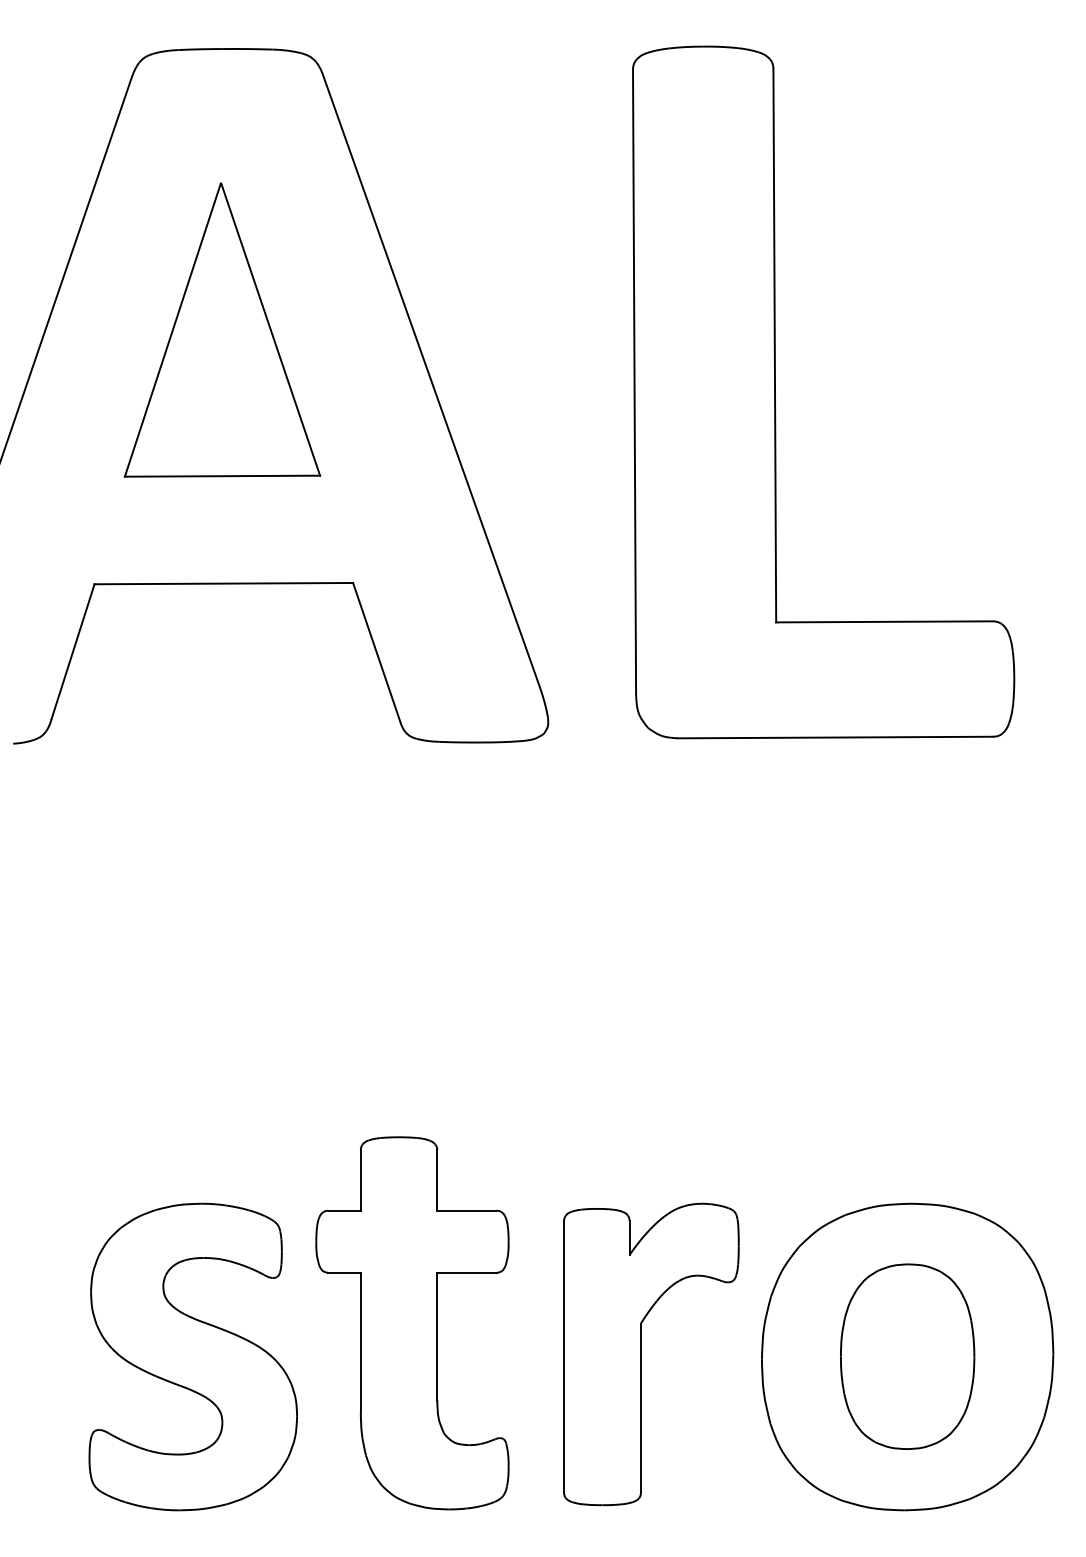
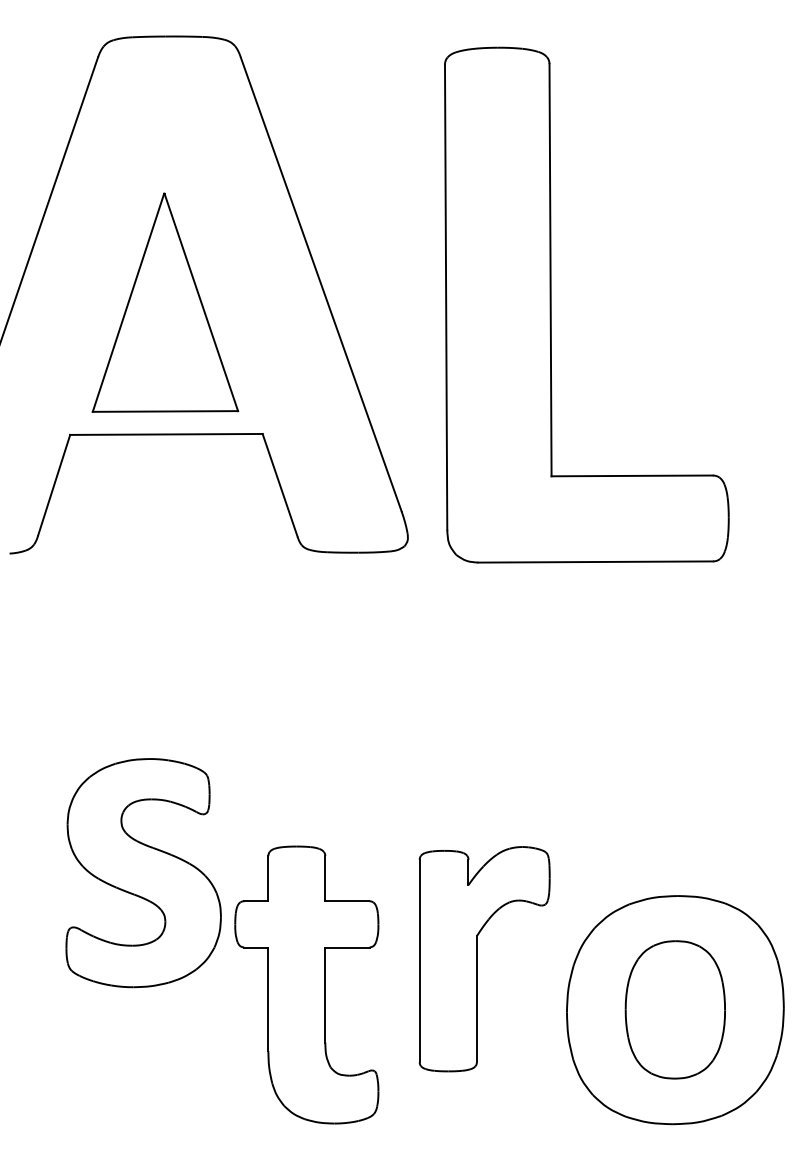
part: (222, 329) -> (165, 302), moved
part: (776, 391) -> (551, 304), moved
part: (641, 1354) -> (477, 959), moved
part: (193, 1357) -> (143, 873), moved

